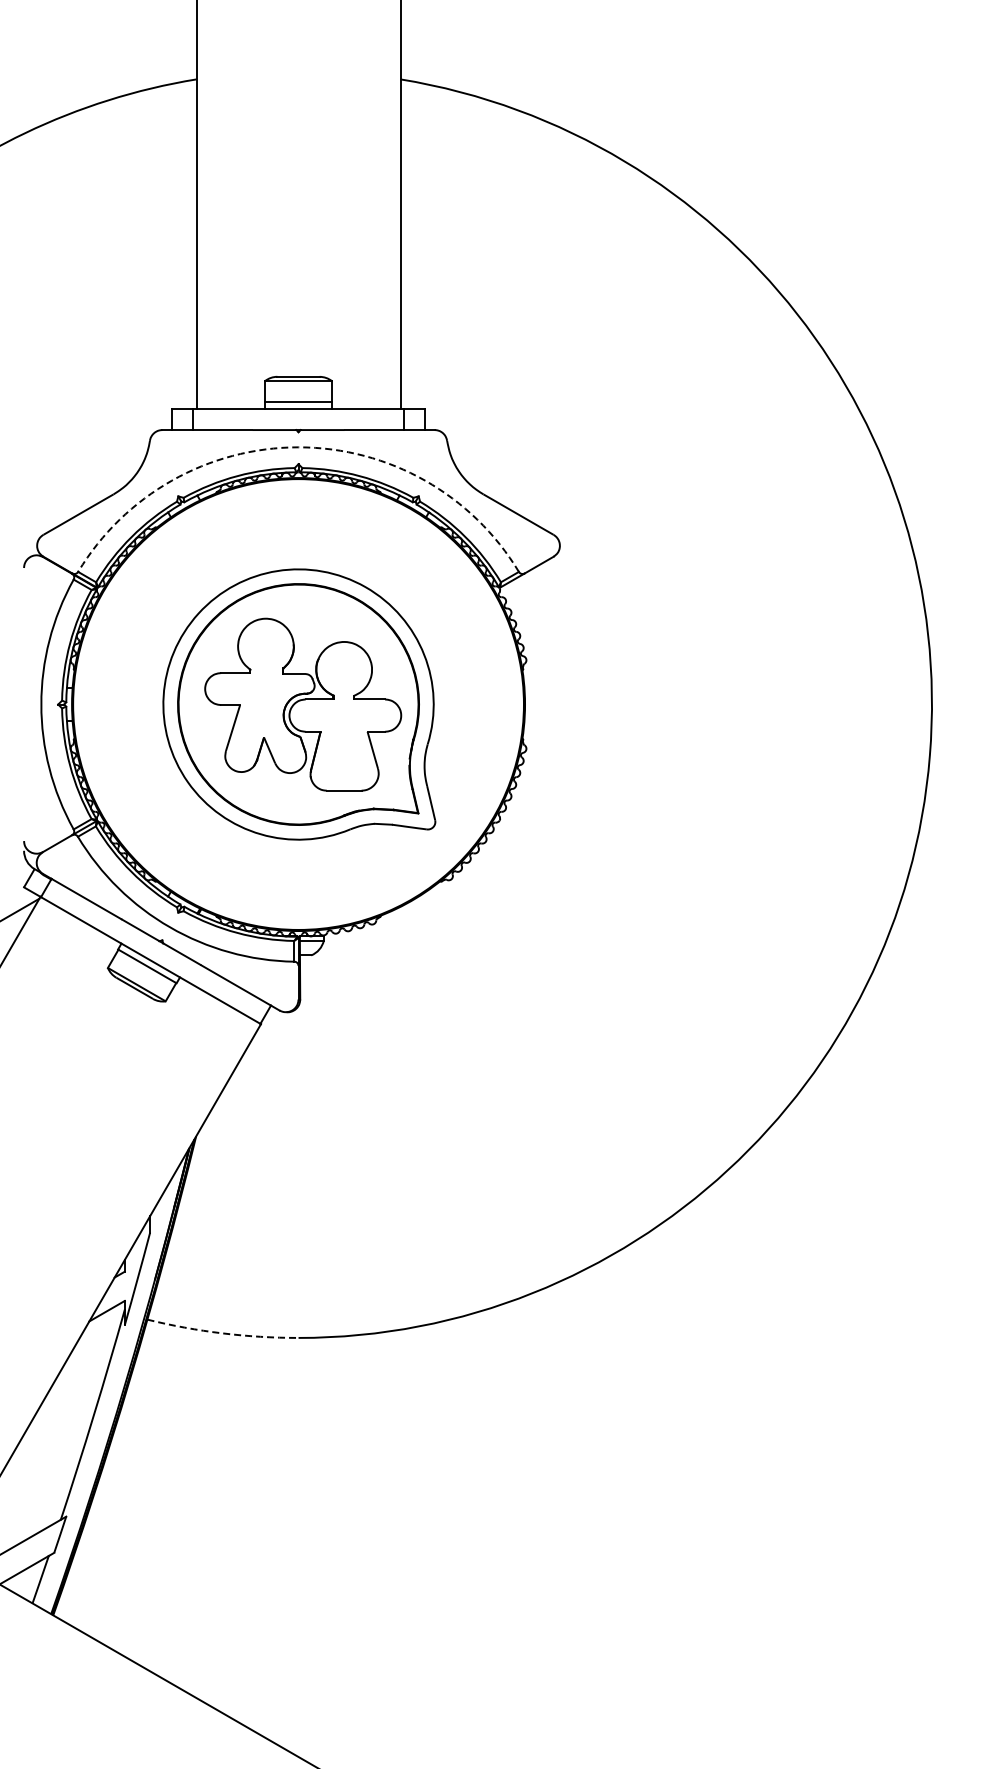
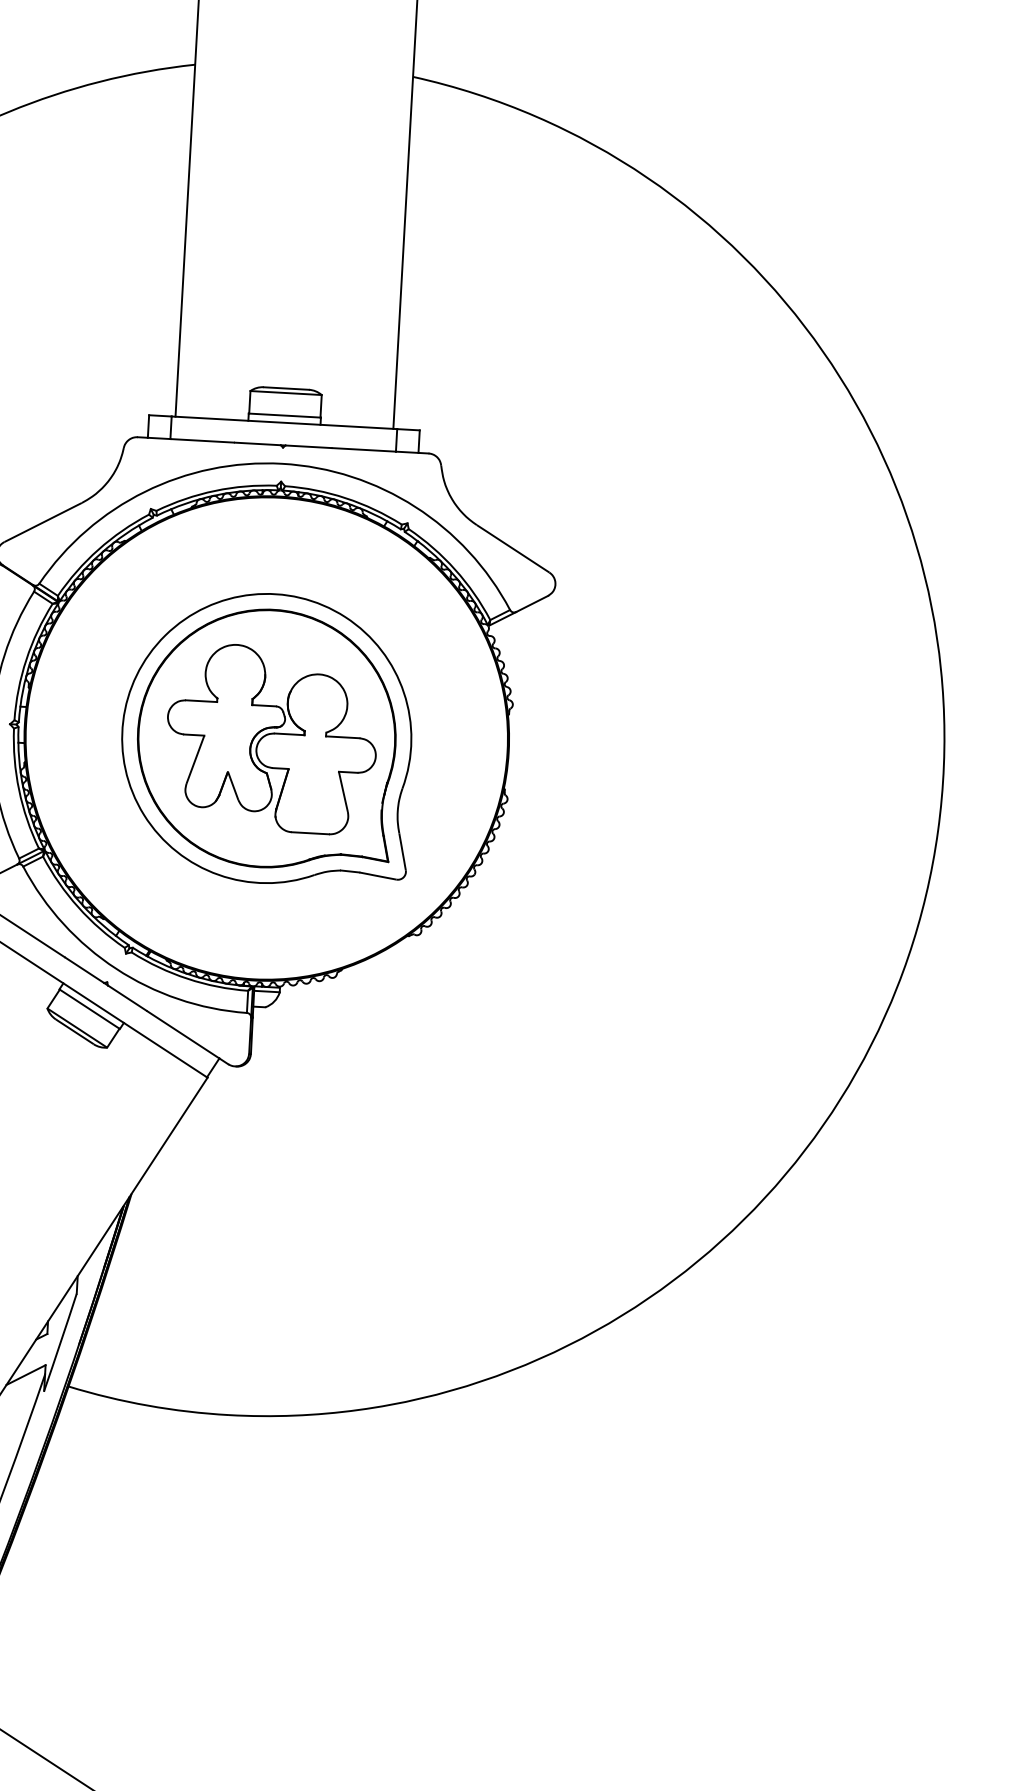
arc: (298, 447) -> (282, 463), dashed -> solid
arc: (222, 1333) -> (148, 1405), dashed -> solid

